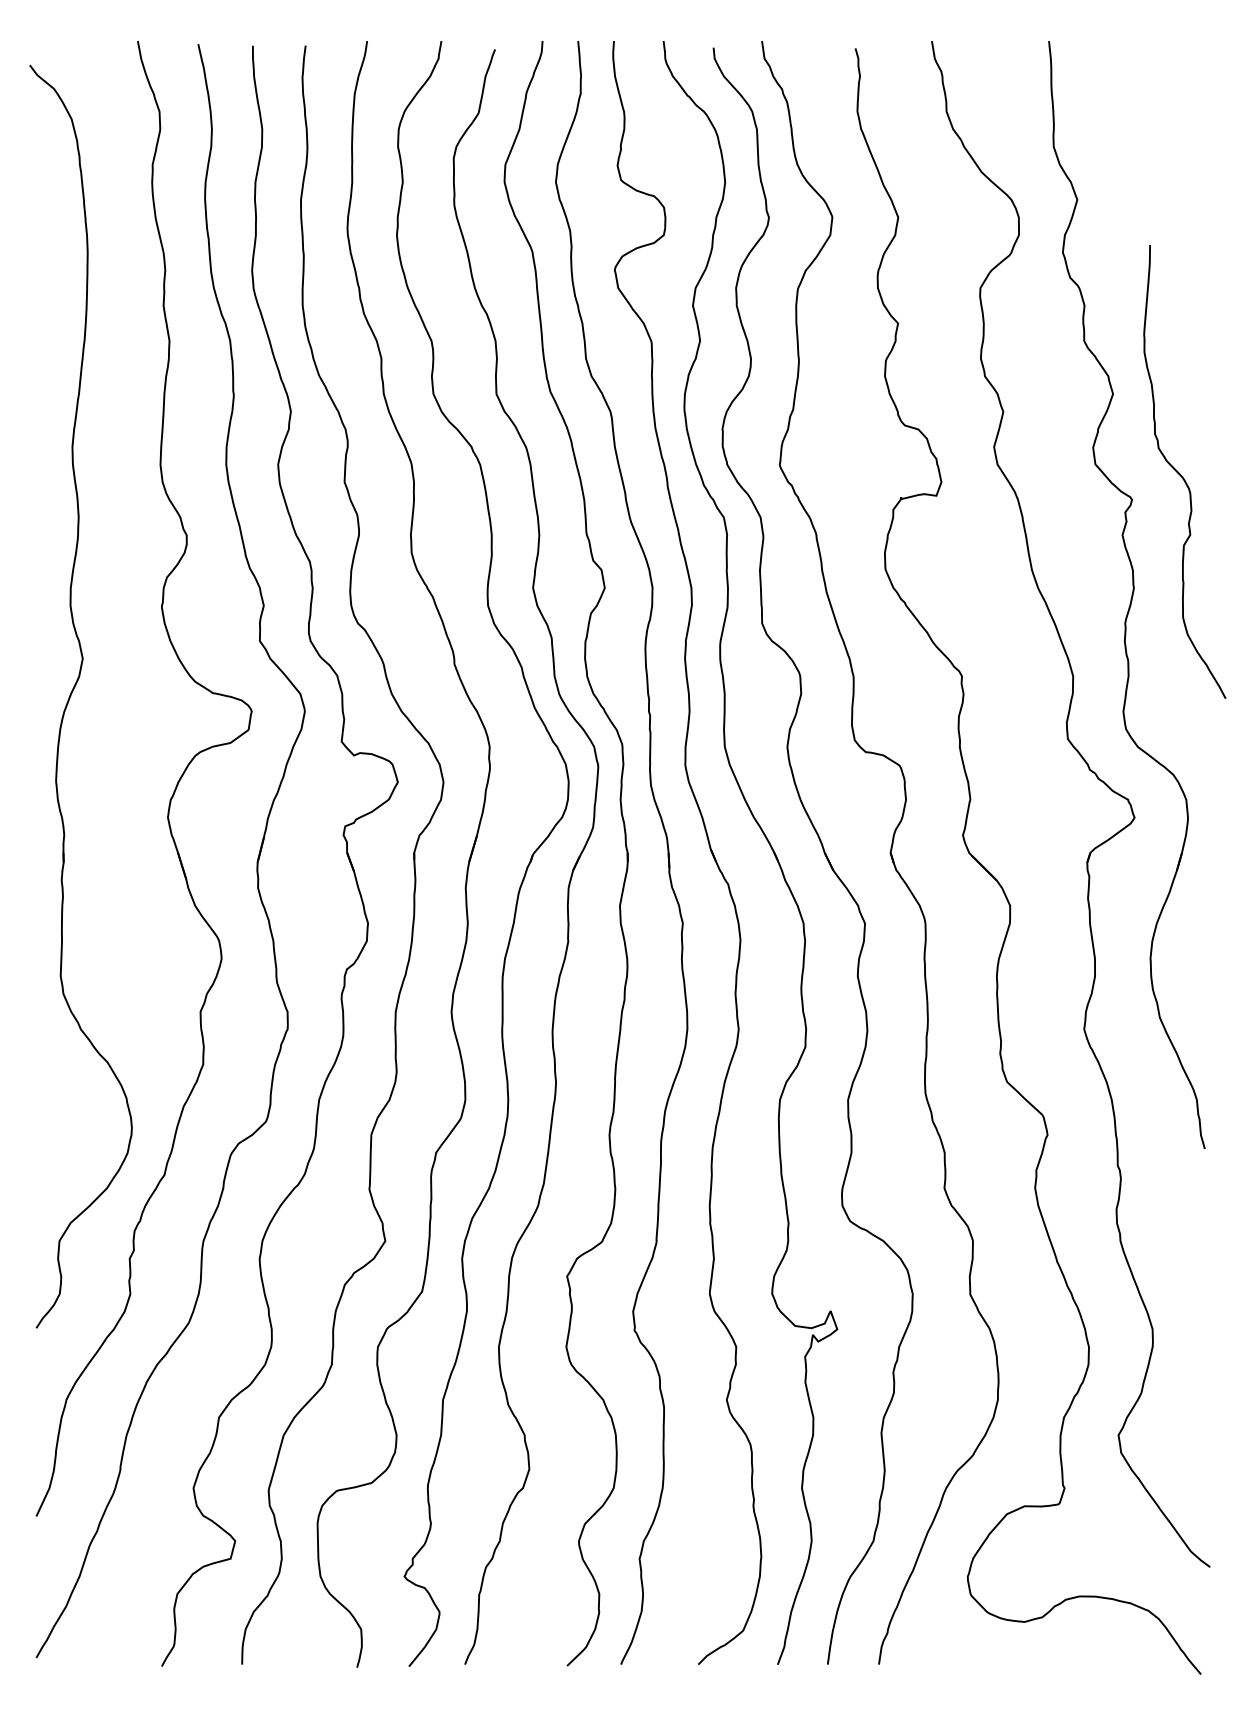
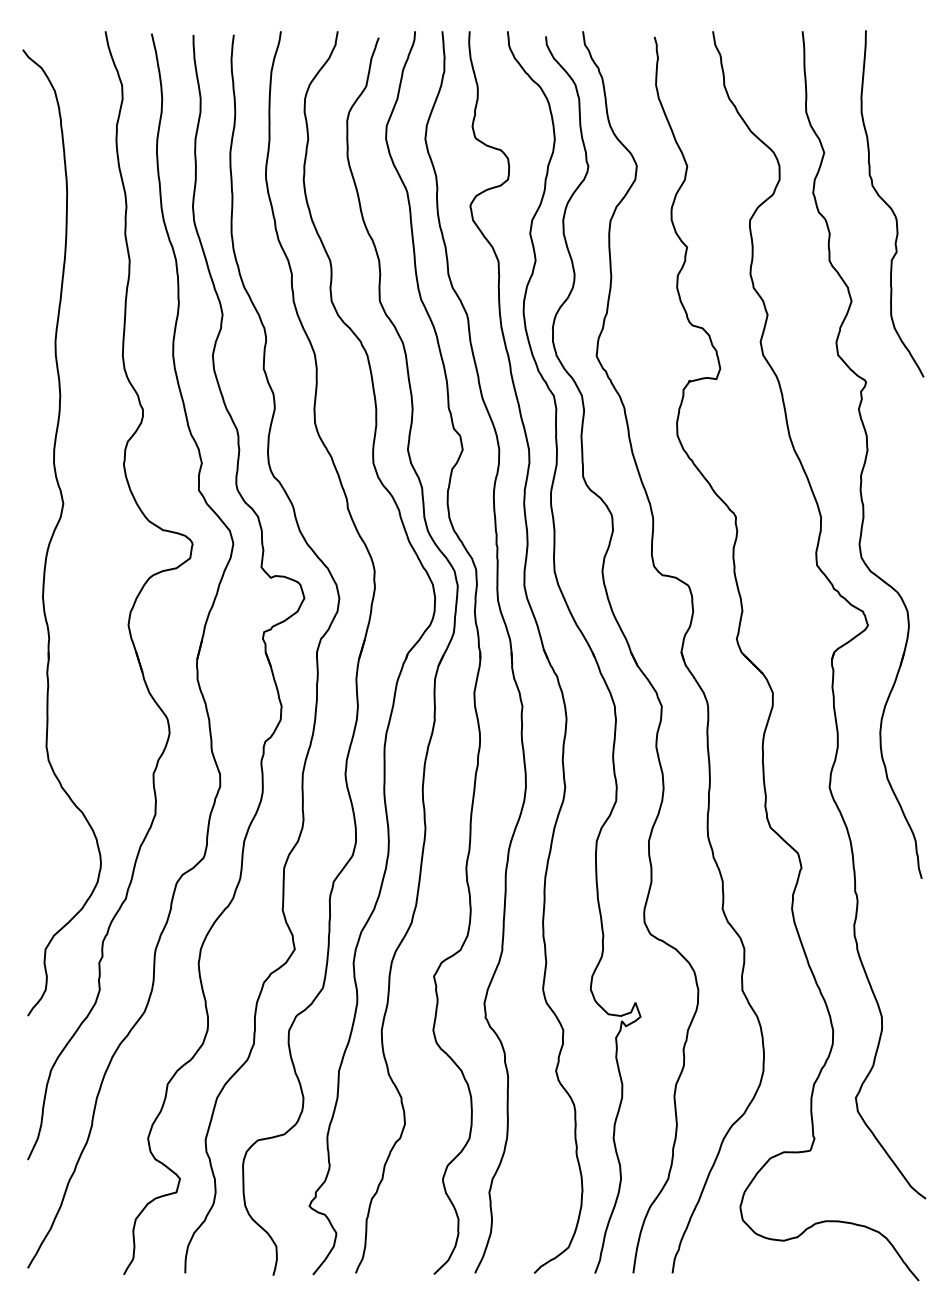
curve: (1180, 474) -> (889, 205), moved

